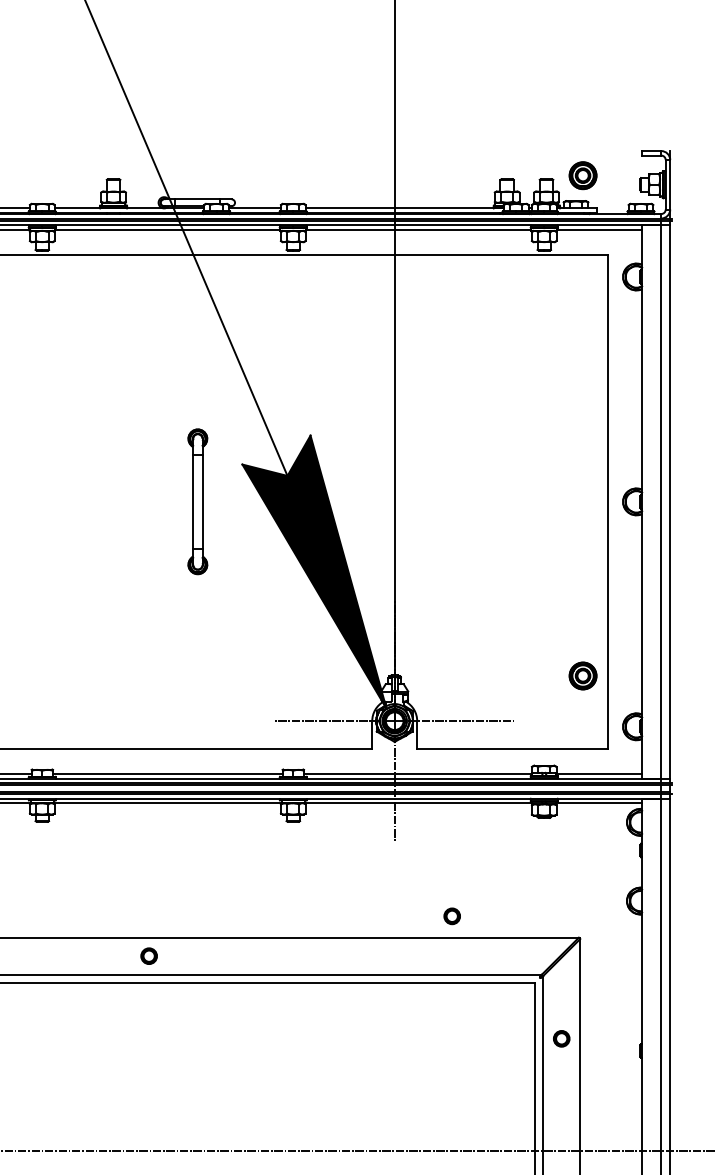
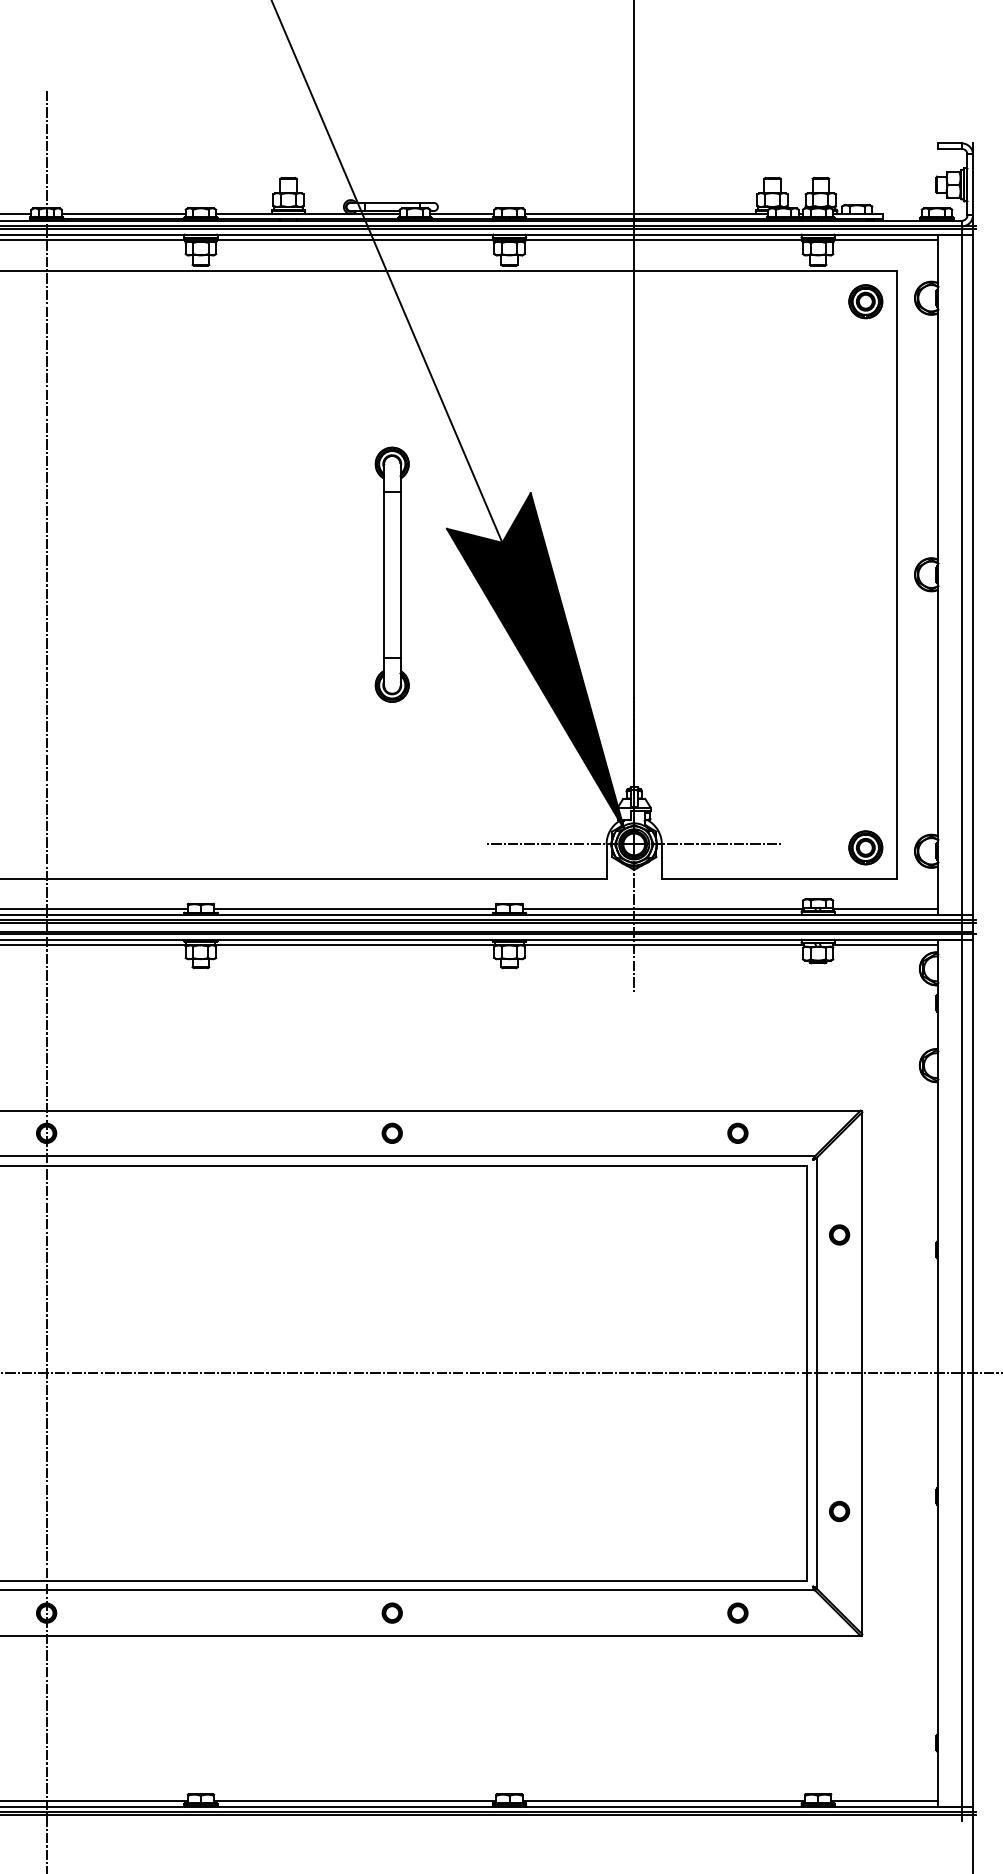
part: (582, 175) -> (865, 301), moved
part: (197, 501) -> (391, 574), size x1.43
part: (582, 675) -> (865, 847), moved
part: (451, 915) -> (737, 1132), moved
part: (148, 955) -> (391, 1132), moved

